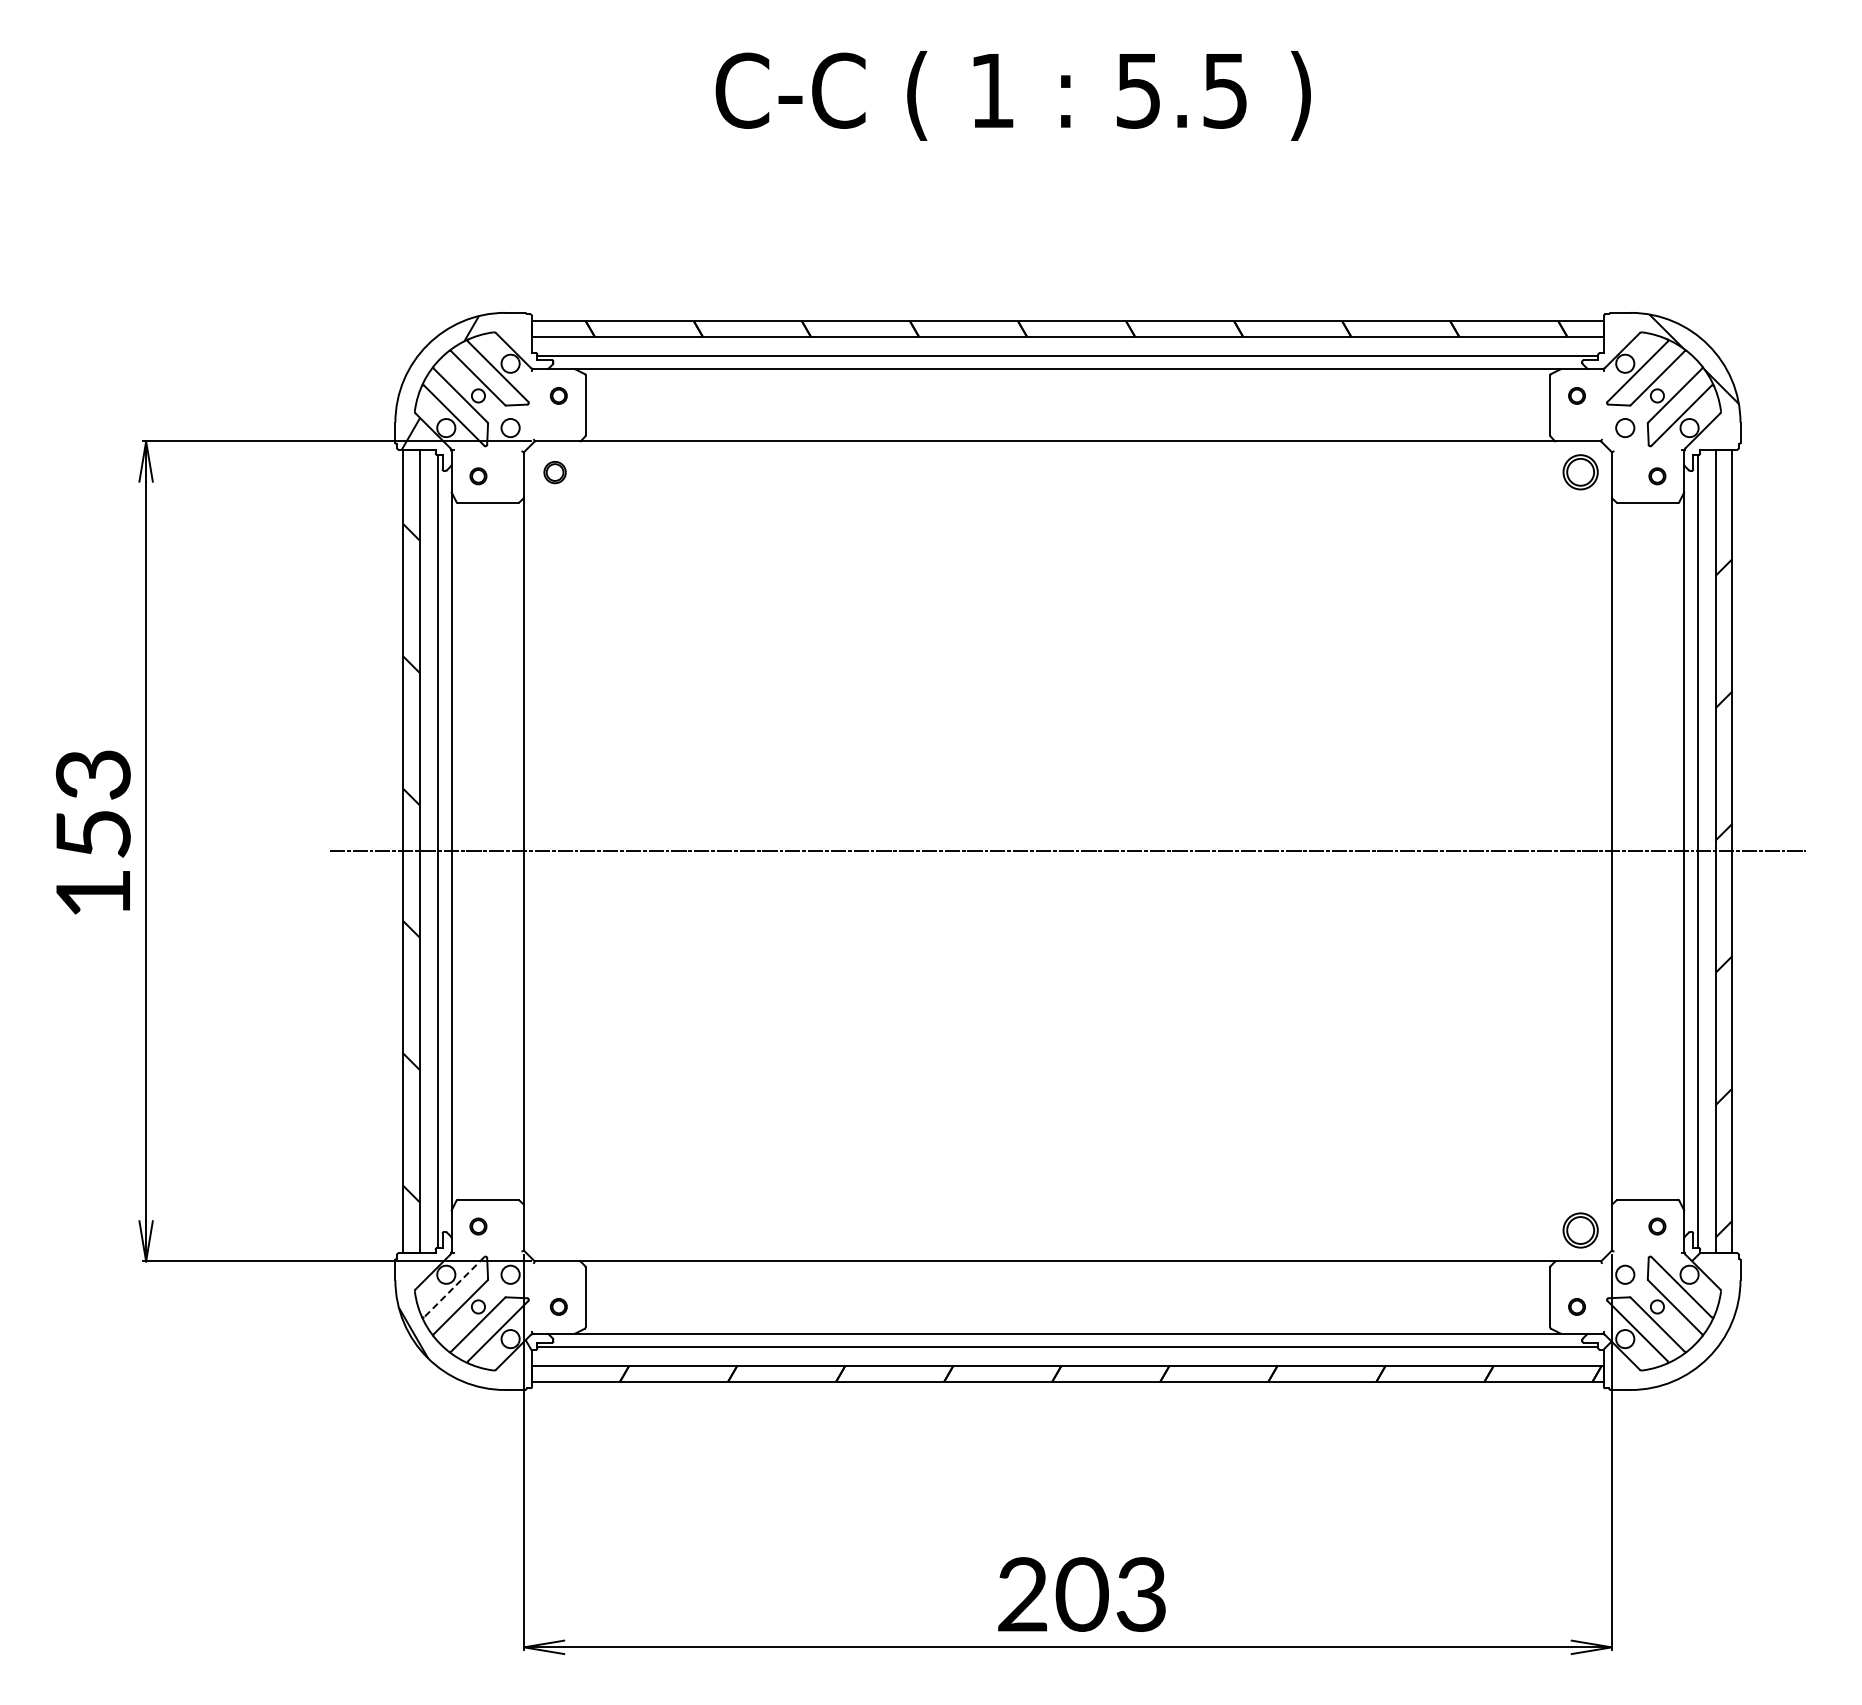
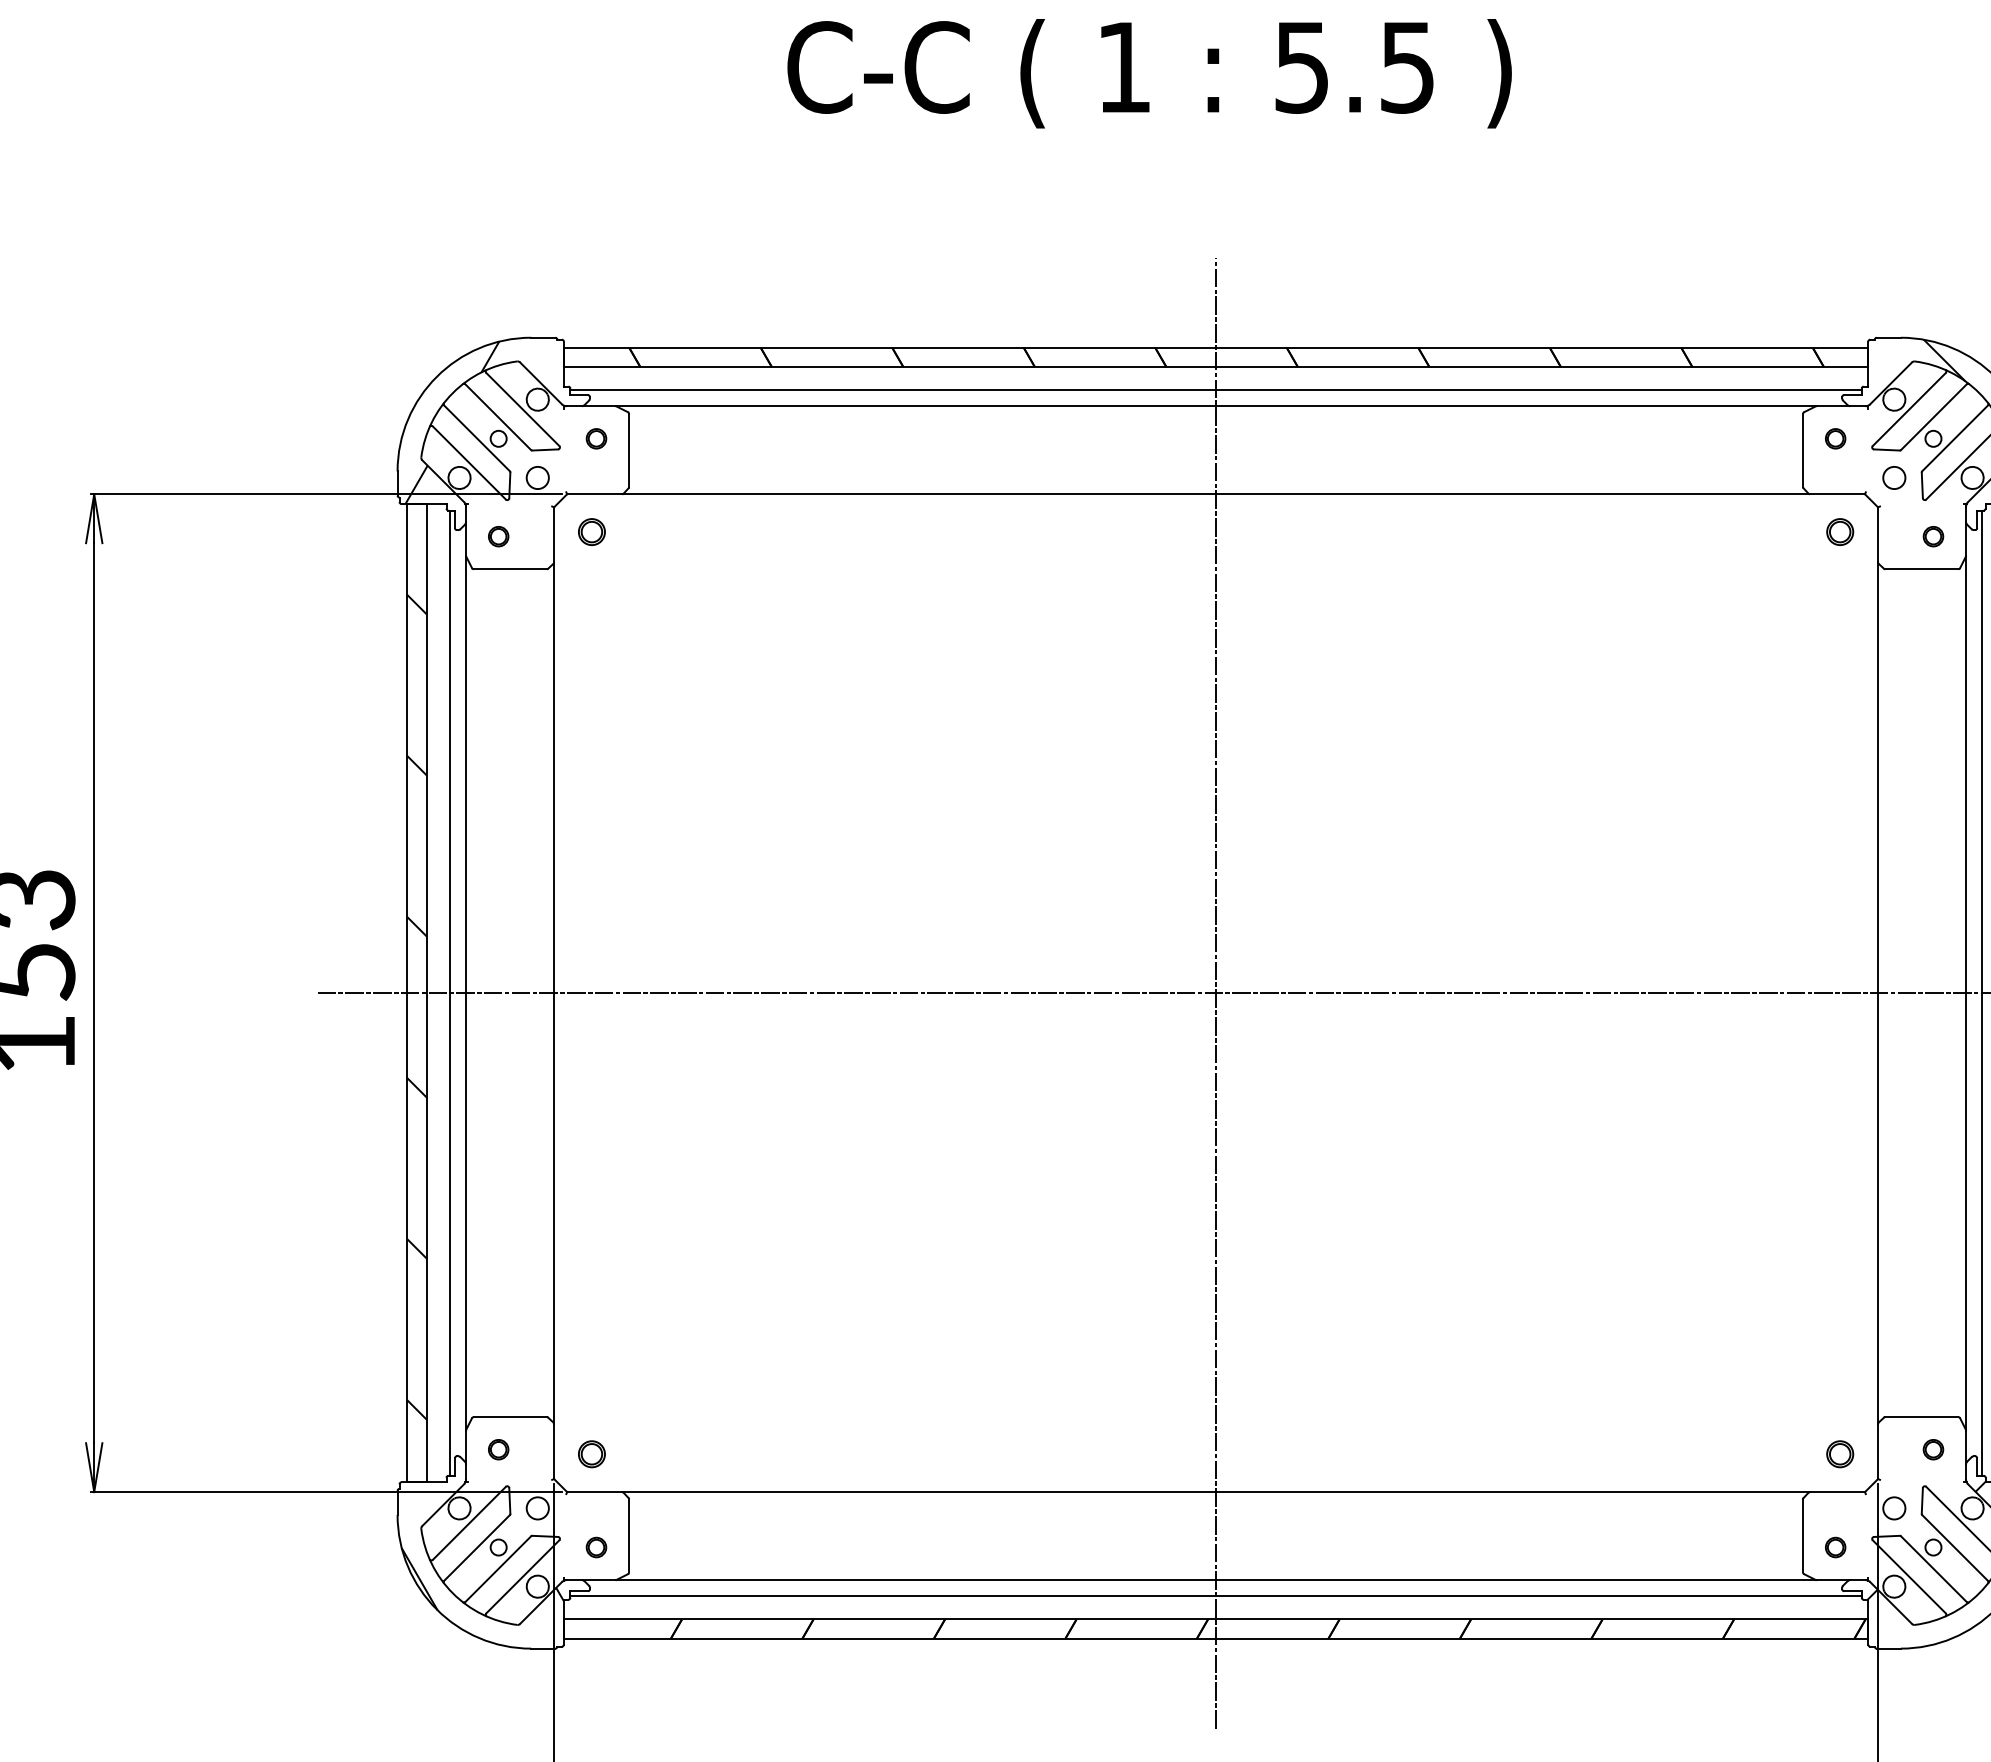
part: (1580, 472) -> (1839, 532), size x0.62
line: (1067, 851) -> (1215, 993), added
part: (554, 1229) -> (591, 1453), added
part: (1580, 1229) -> (1839, 1453), size x0.62
line: (454, 1287) -> (469, 1523), dashed -> solid

